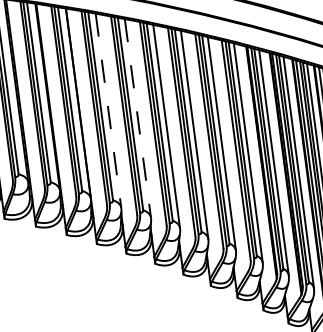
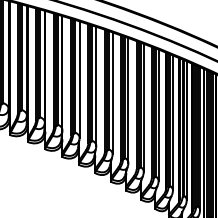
line: (108, 110) -> (79, 79), dashed -> solid
line: (138, 118) -> (96, 86), dashed -> solid

